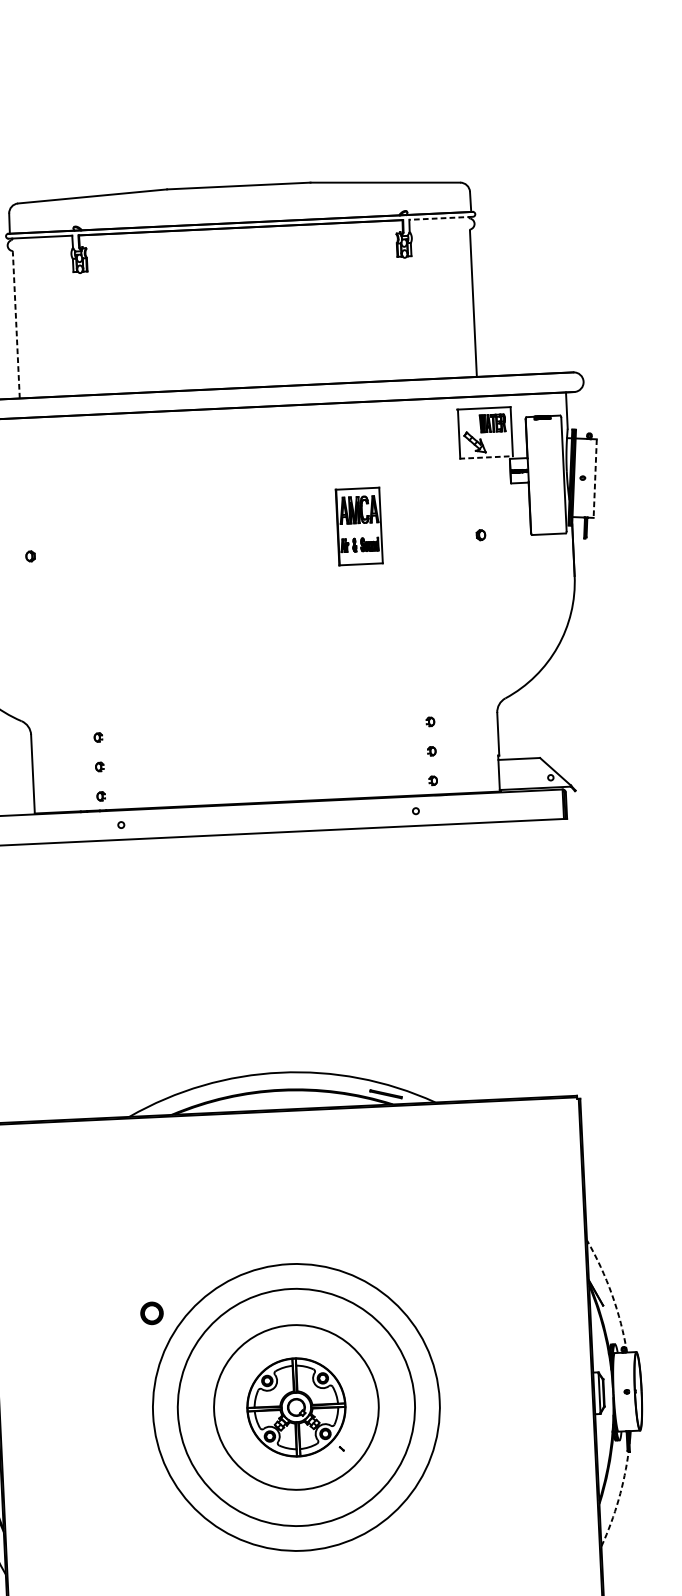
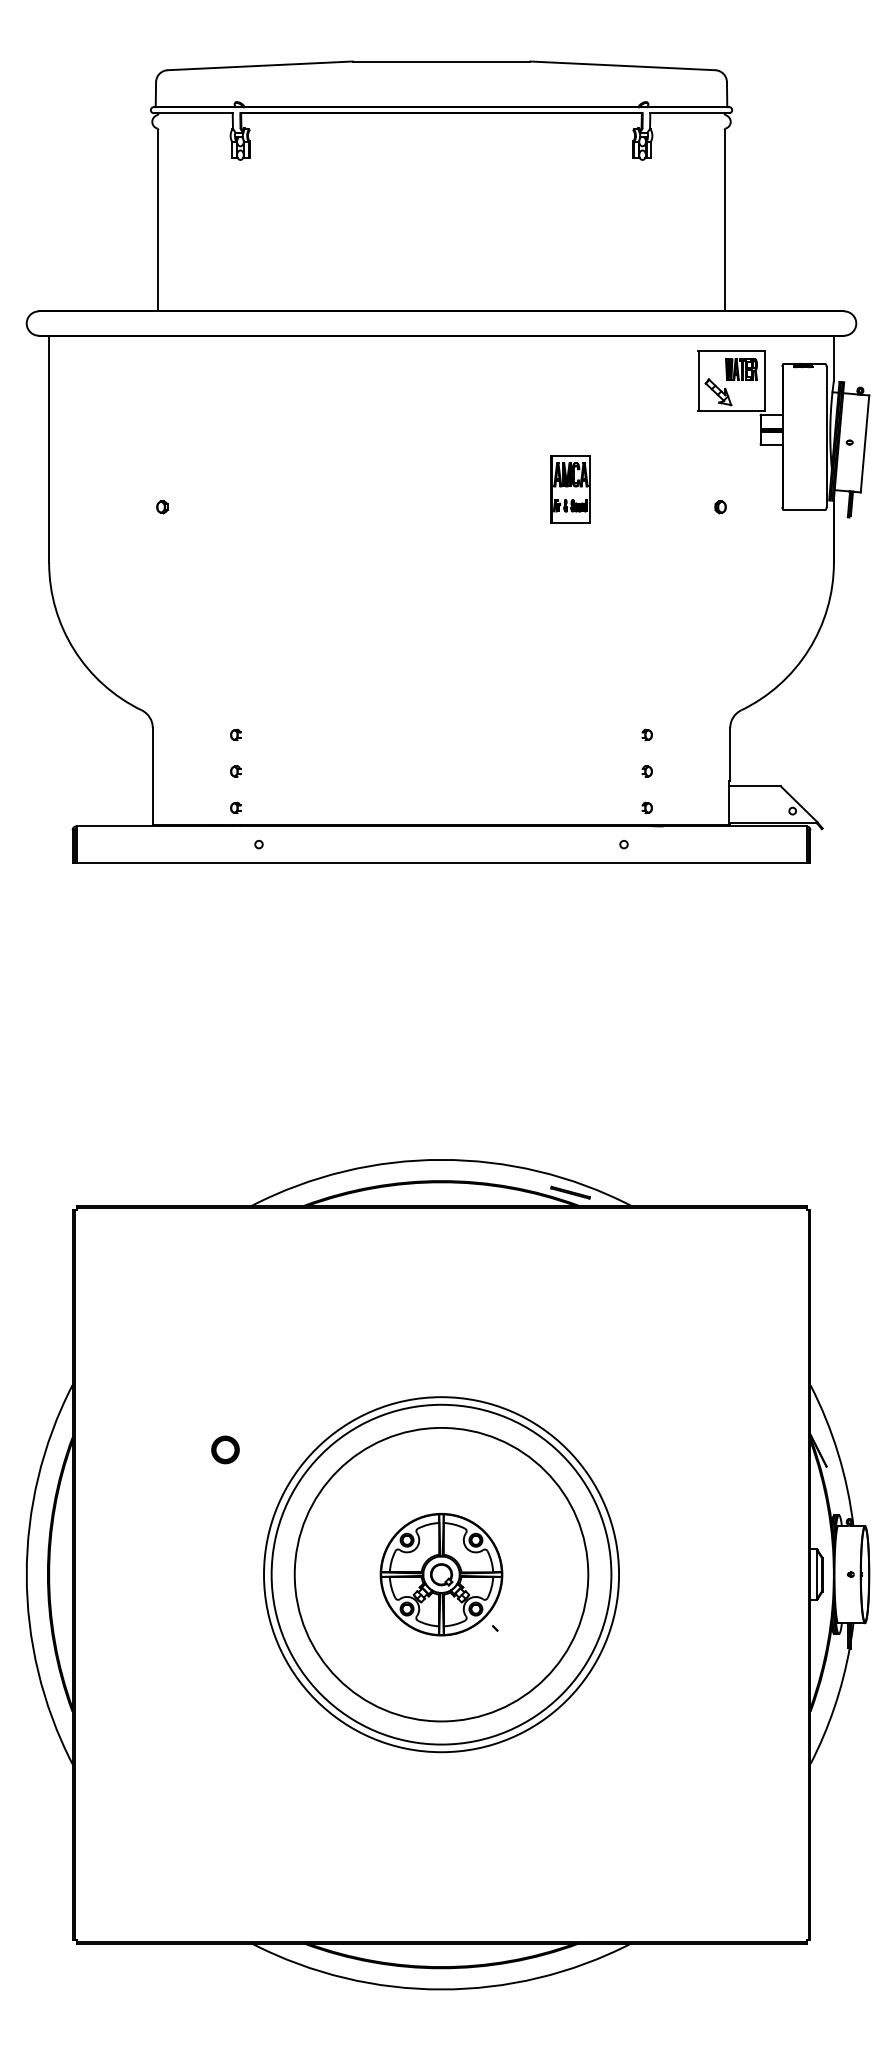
line: (440, 218) -> (689, 113), dashed -> solid
line: (16, 325) -> (158, 220), dashed -> solid
line: (486, 457) -> (731, 411), dashed -> solid
line: (595, 478) -> (865, 443), dashed -> solid
part: (359, 526) -> (570, 489), size x0.71
arc: (612, 1294) -> (838, 1453), dashed -> solid
part: (151, 1313) -> (225, 1449), moved
circle: (296, 1407) -> (441, 1574), size x1.67
arc: (618, 1499) -> (834, 1707), dashed -> solid

